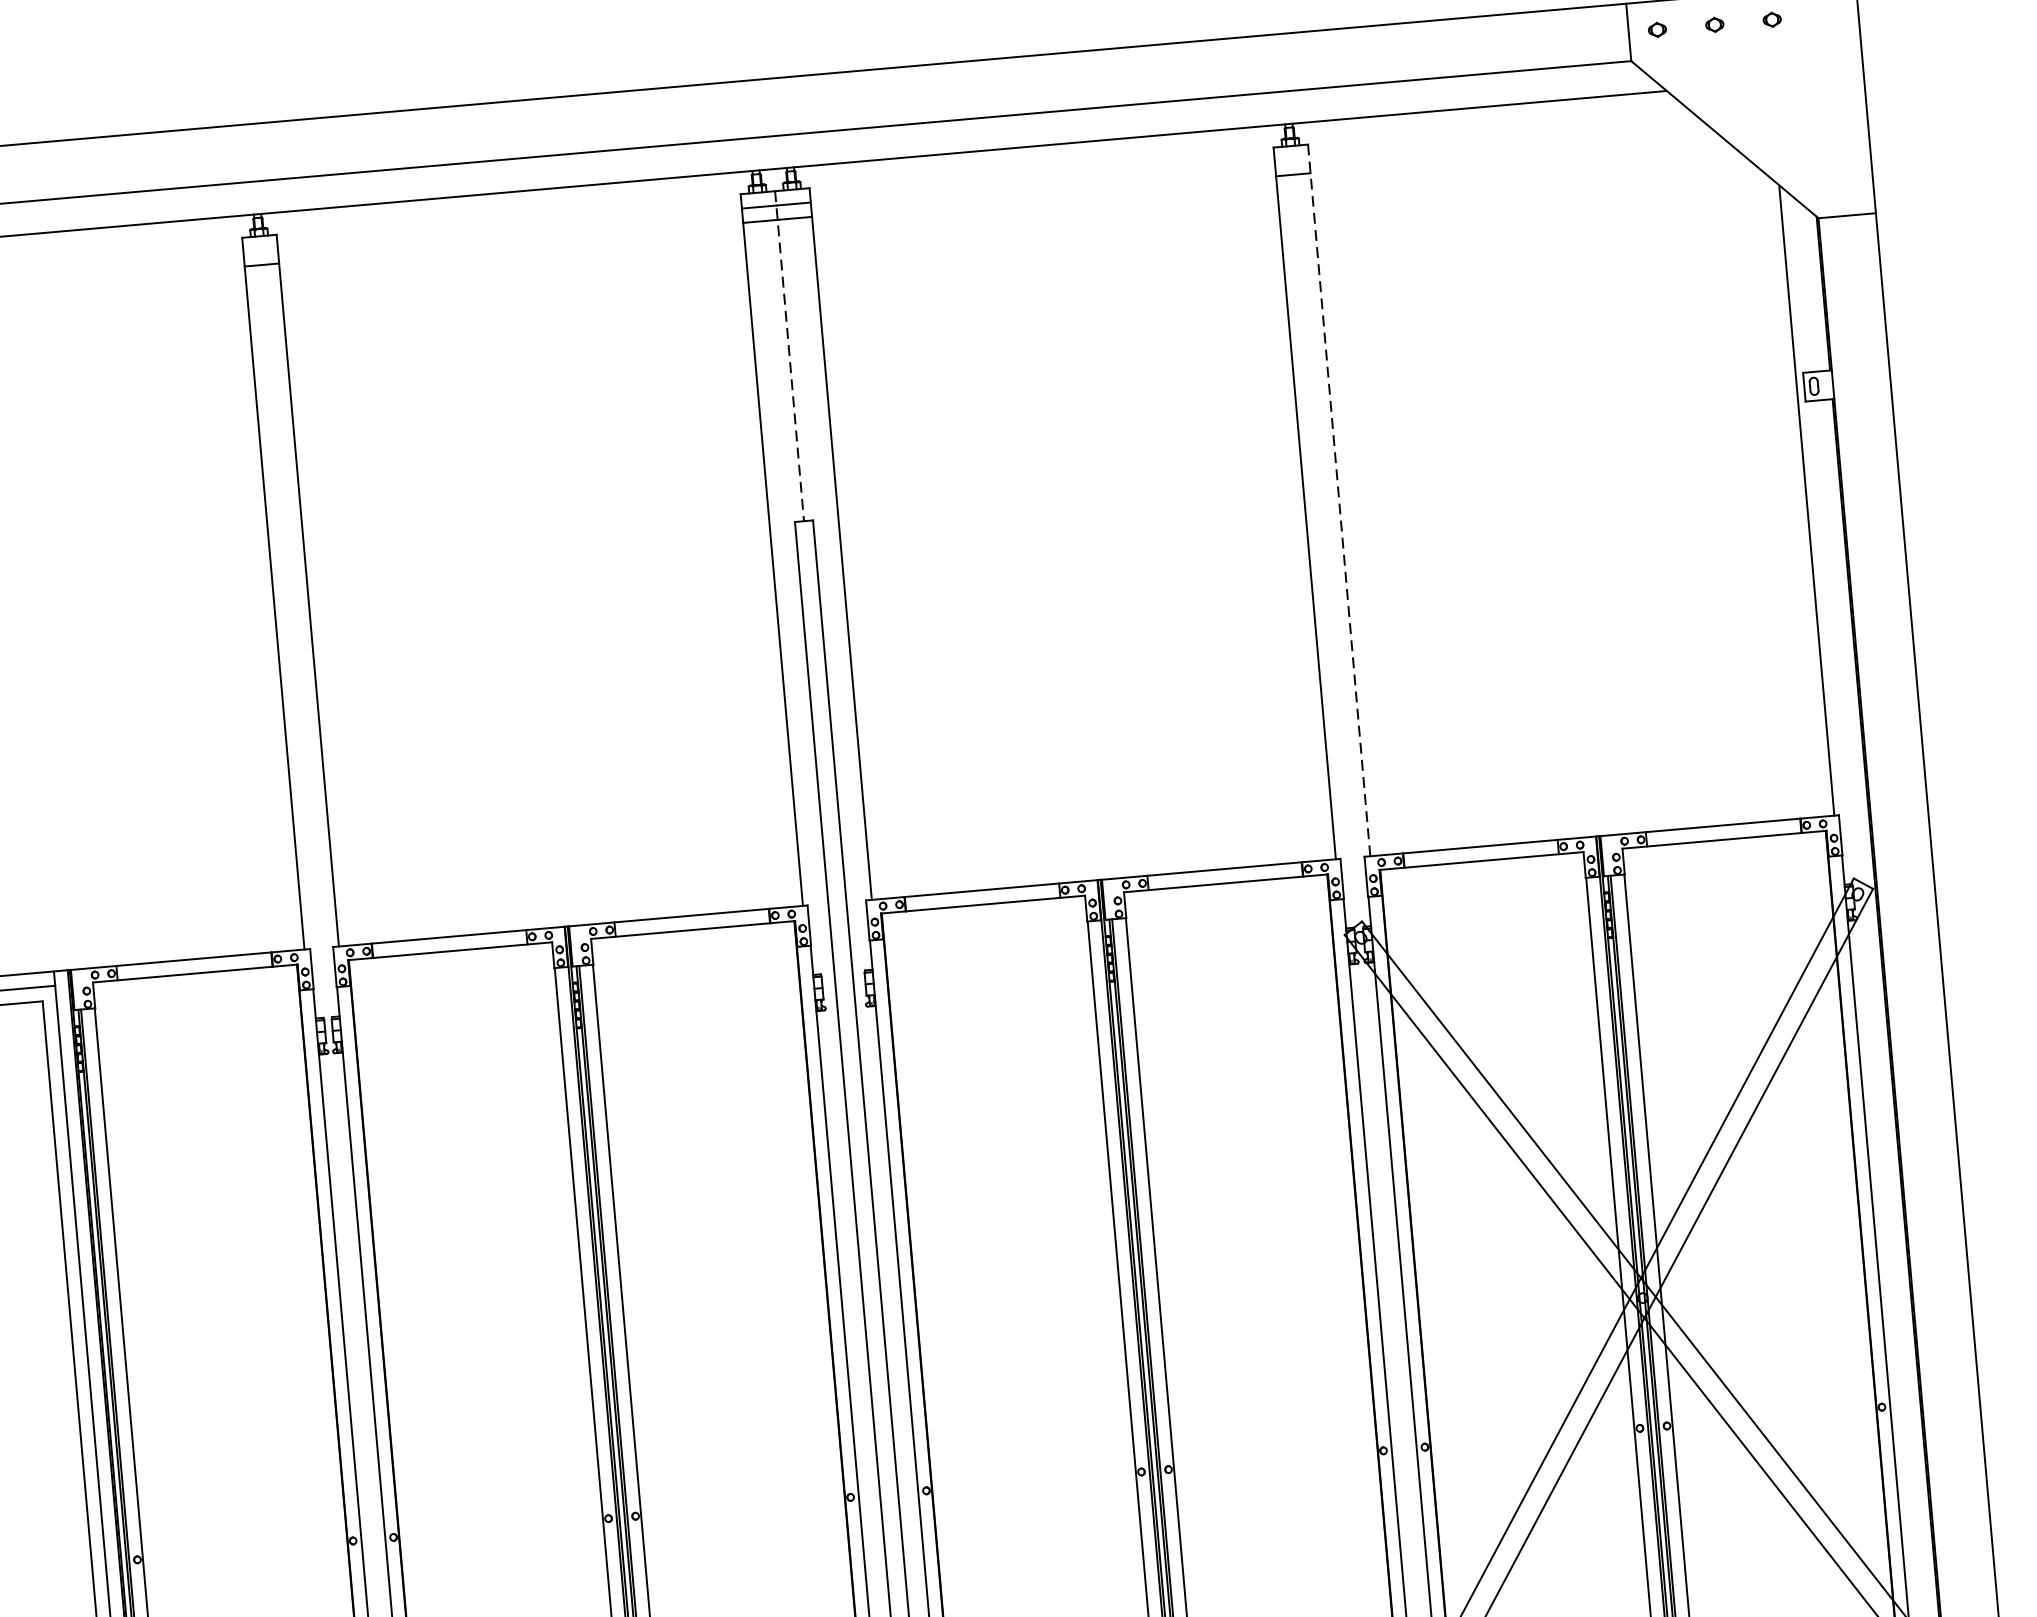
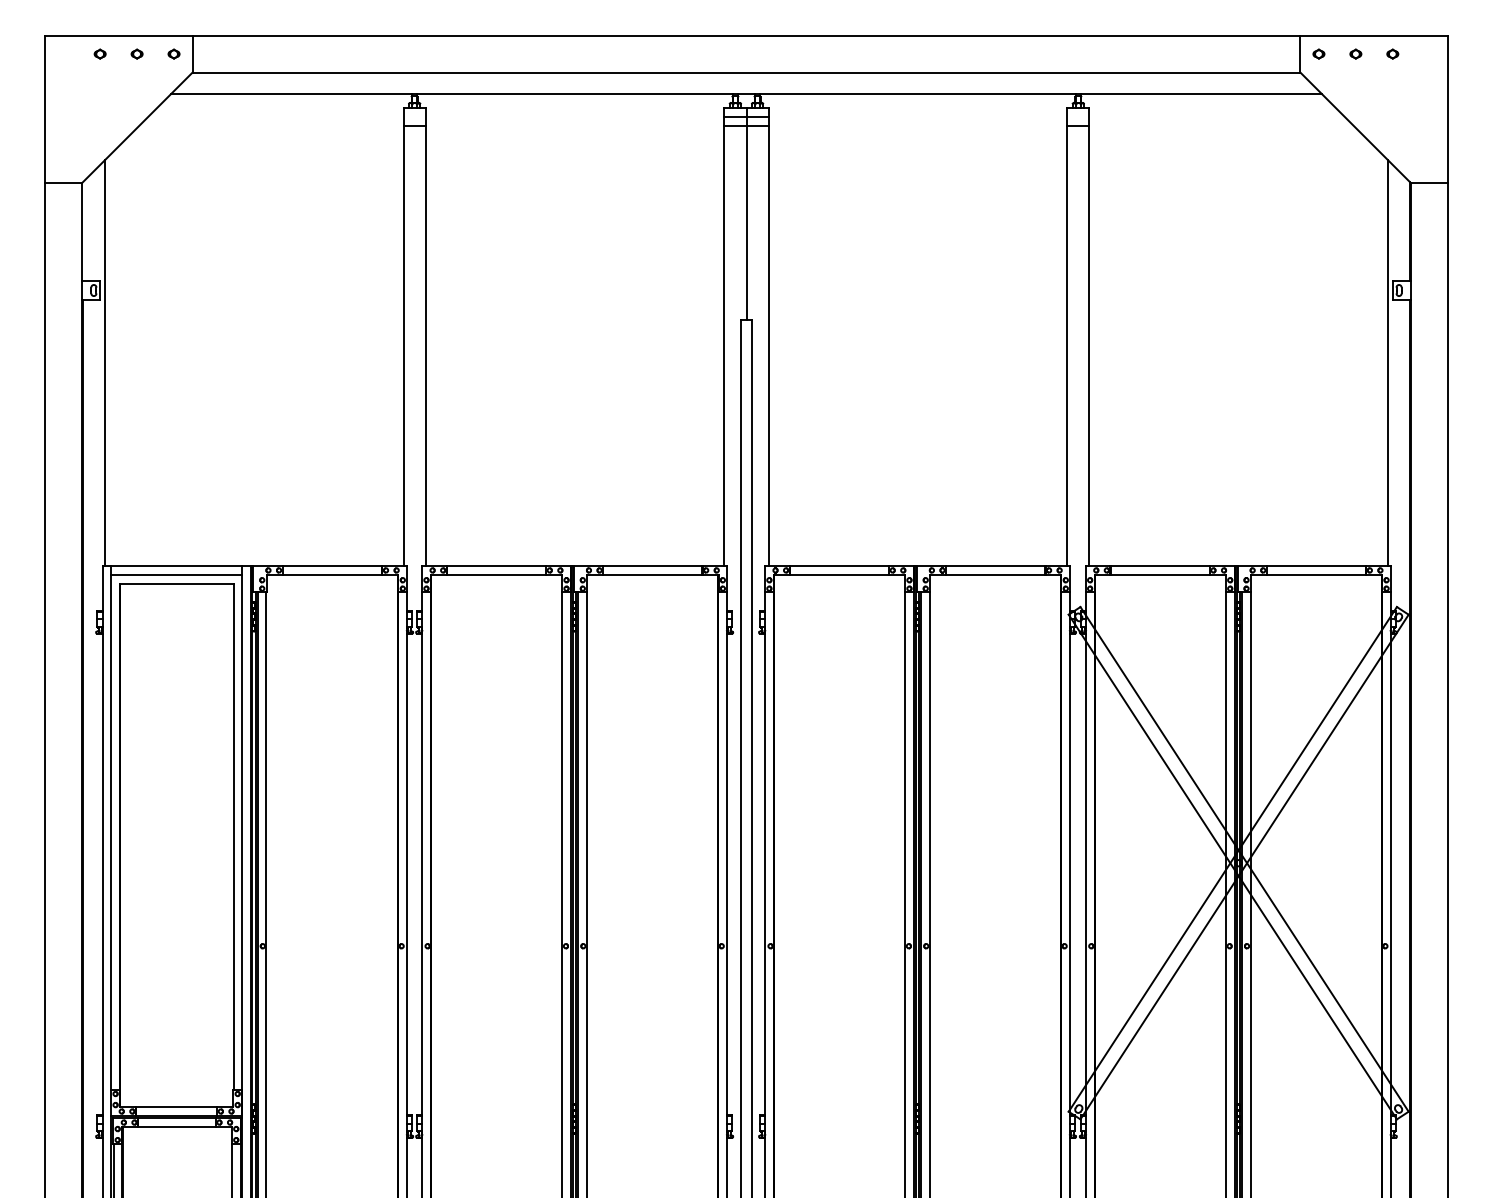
line: (789, 356) -> (746, 214), dashed -> solid
line: (1339, 499) -> (1089, 336), dashed -> solid

